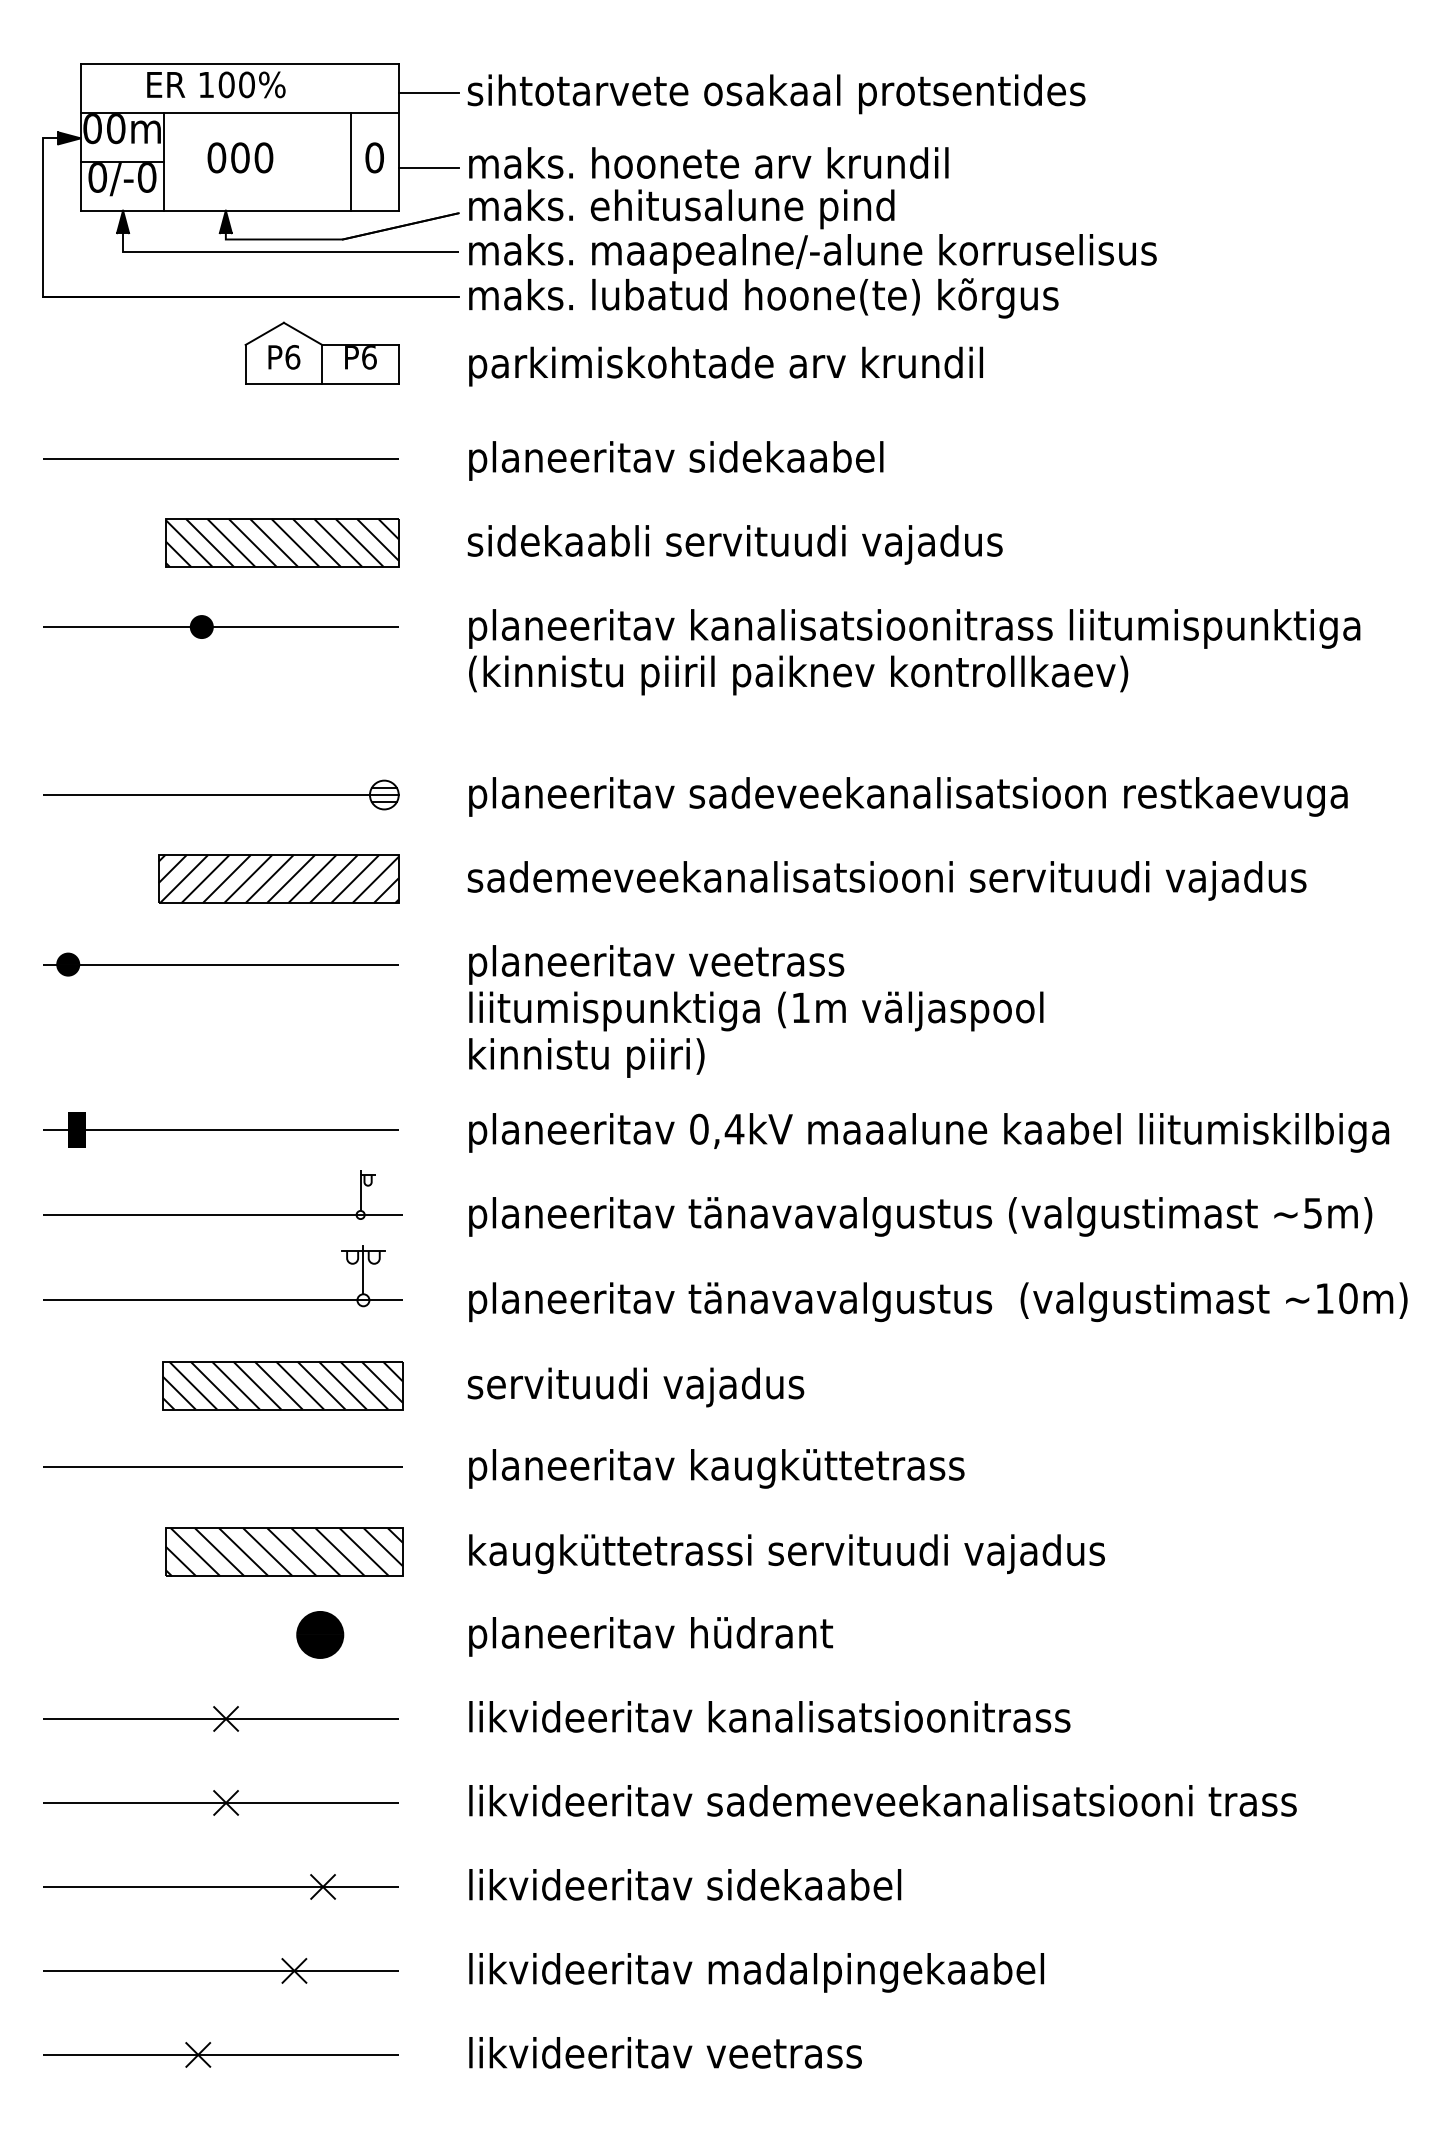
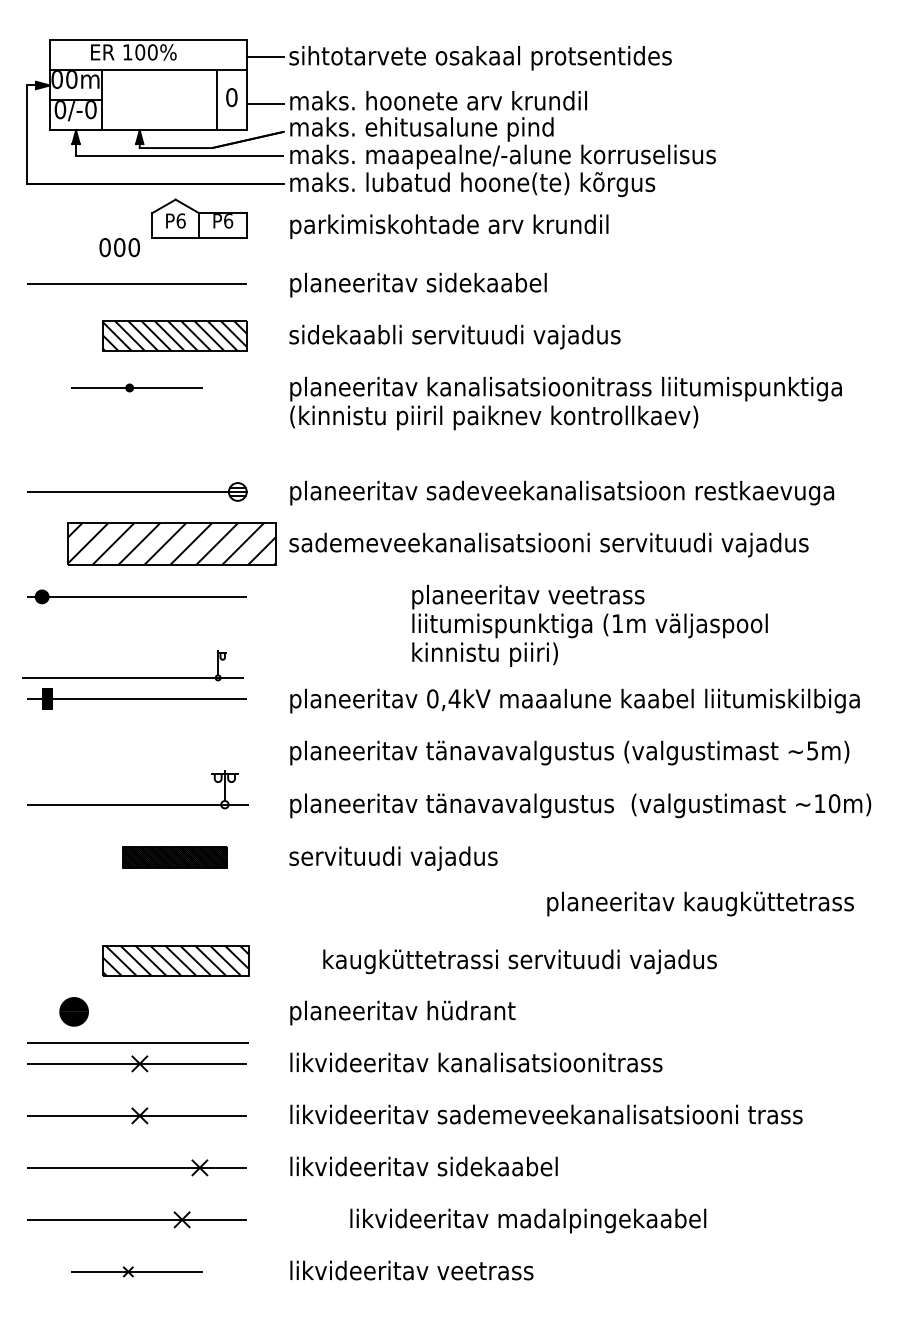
text: (240, 157) -> (119, 247), moved
part: (220, 626) -> (136, 387), size x0.6
part: (278, 878) -> (172, 543), size x1.4
text: (755, 1010) -> (589, 625), moved
part: (222, 1214) -> (132, 677), moved
part: (282, 1385) -> (174, 857), size x0.7
line: (222, 1466) -> (137, 1042), moved
text: (716, 1467) -> (700, 903), moved
text: (786, 1553) -> (519, 961), moved
part: (319, 1634) -> (73, 1011), moved
text: (757, 1971) -> (528, 1220), moved
part: (220, 2054) -> (136, 1271), size x0.6

